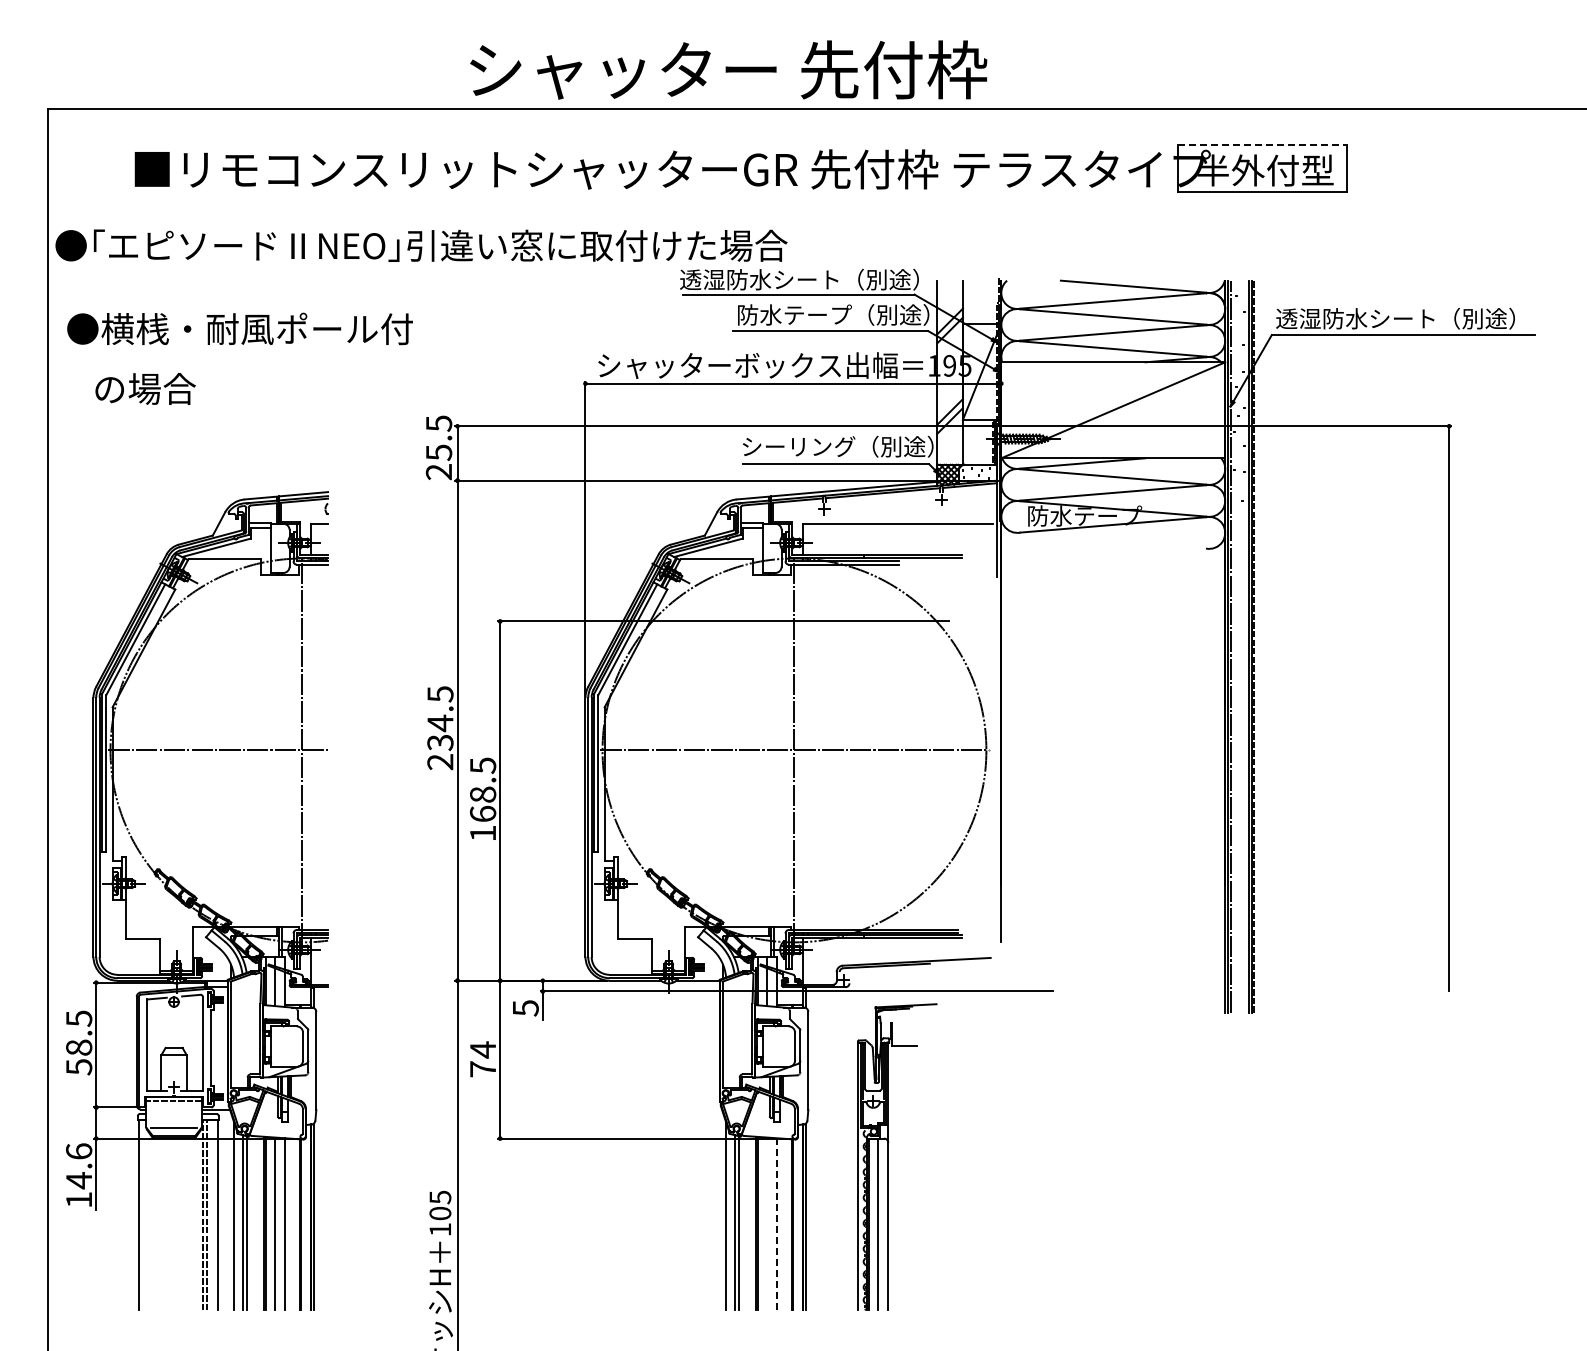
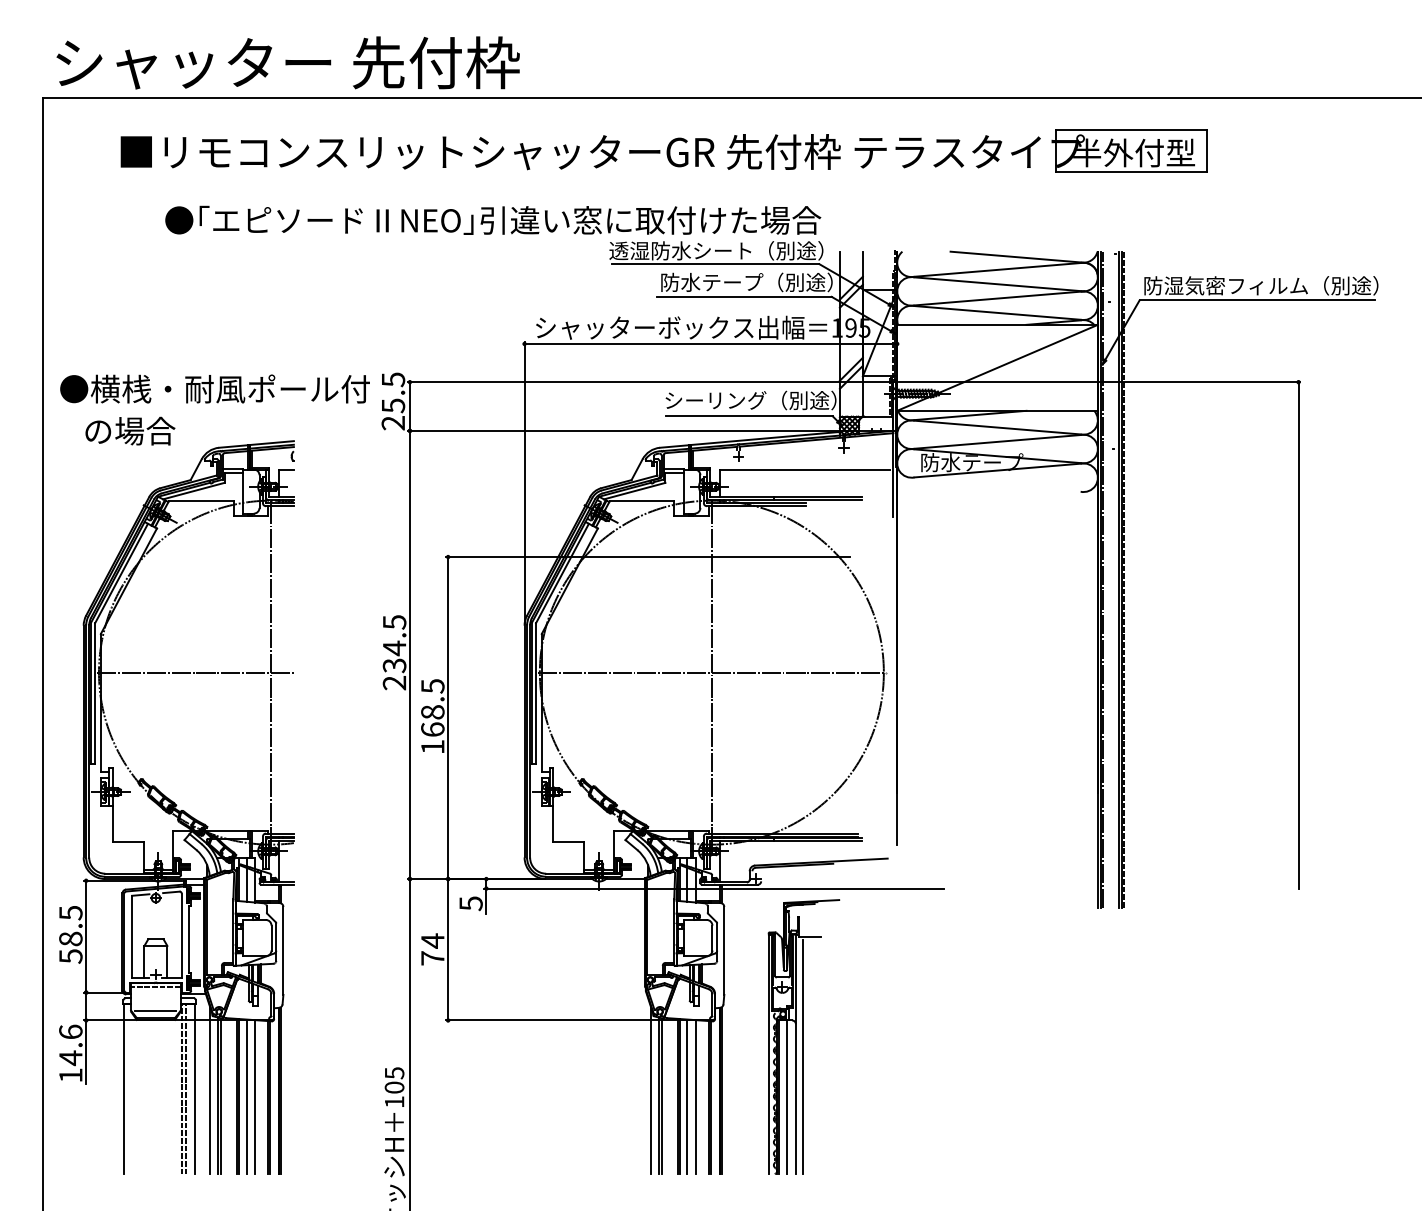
text: (728, 69) -> (288, 62), moved
line: (1262, 145) -> (1131, 130), dashed -> solid
text: (421, 245) -> (493, 220), moved
text: (1407, 318) -> (1261, 285), 透湿防水シート（別途） -> 防湿気密フィルム（別途）
text: (239, 328) -> (214, 388), moved
text: (145, 388) -> (130, 430), moved
line: (895, 1179) -> (802, 1057), added
line: (767, 1223) -> (687, 1096), added
line: (776, 1223) -> (695, 1096), dashed -> solid

